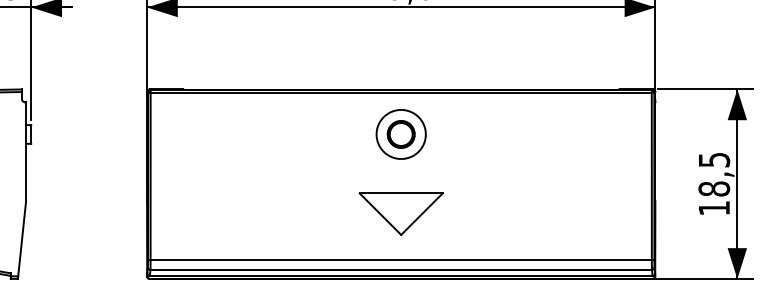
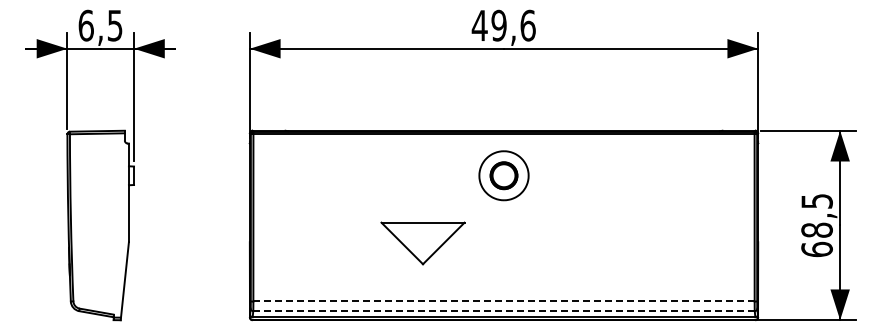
text: (713, 208) -> (816, 249), 18,5 -> 68,5
part: (400, 214) -> (422, 243), moved
line: (401, 260) -> (504, 301), solid -> dashed
line: (401, 270) -> (504, 311), solid -> dashed

